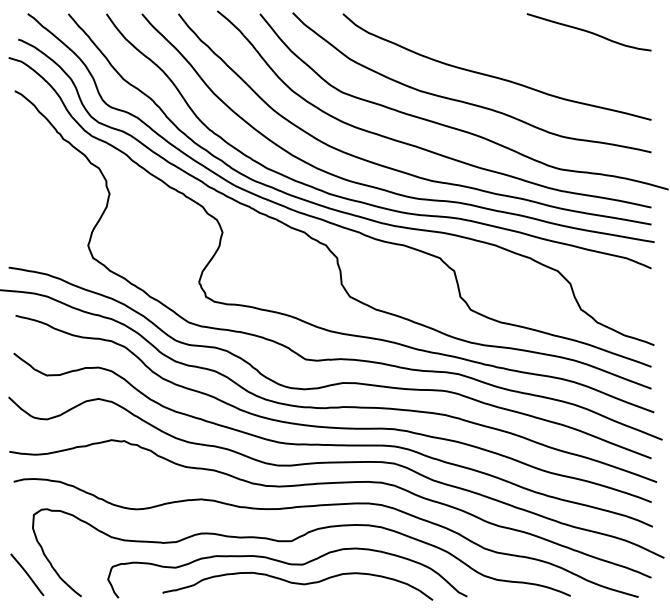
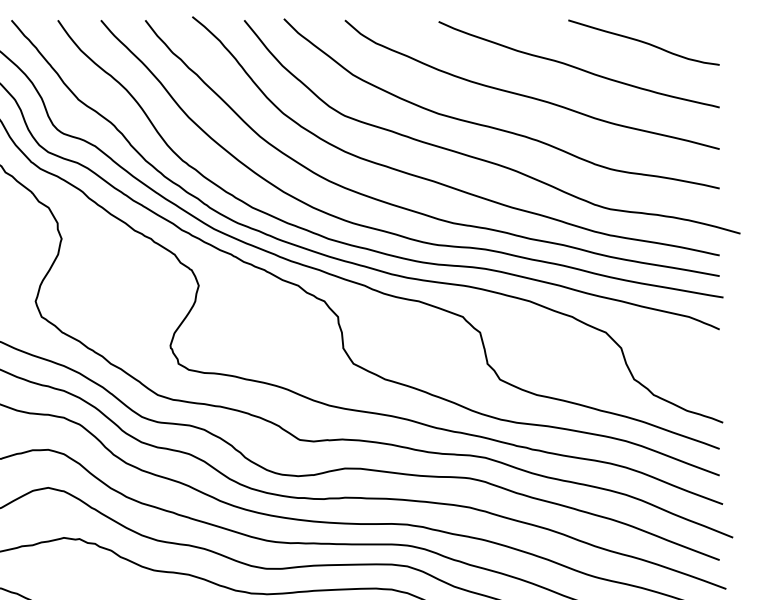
curve: (535, 52) -> (578, 67), added

